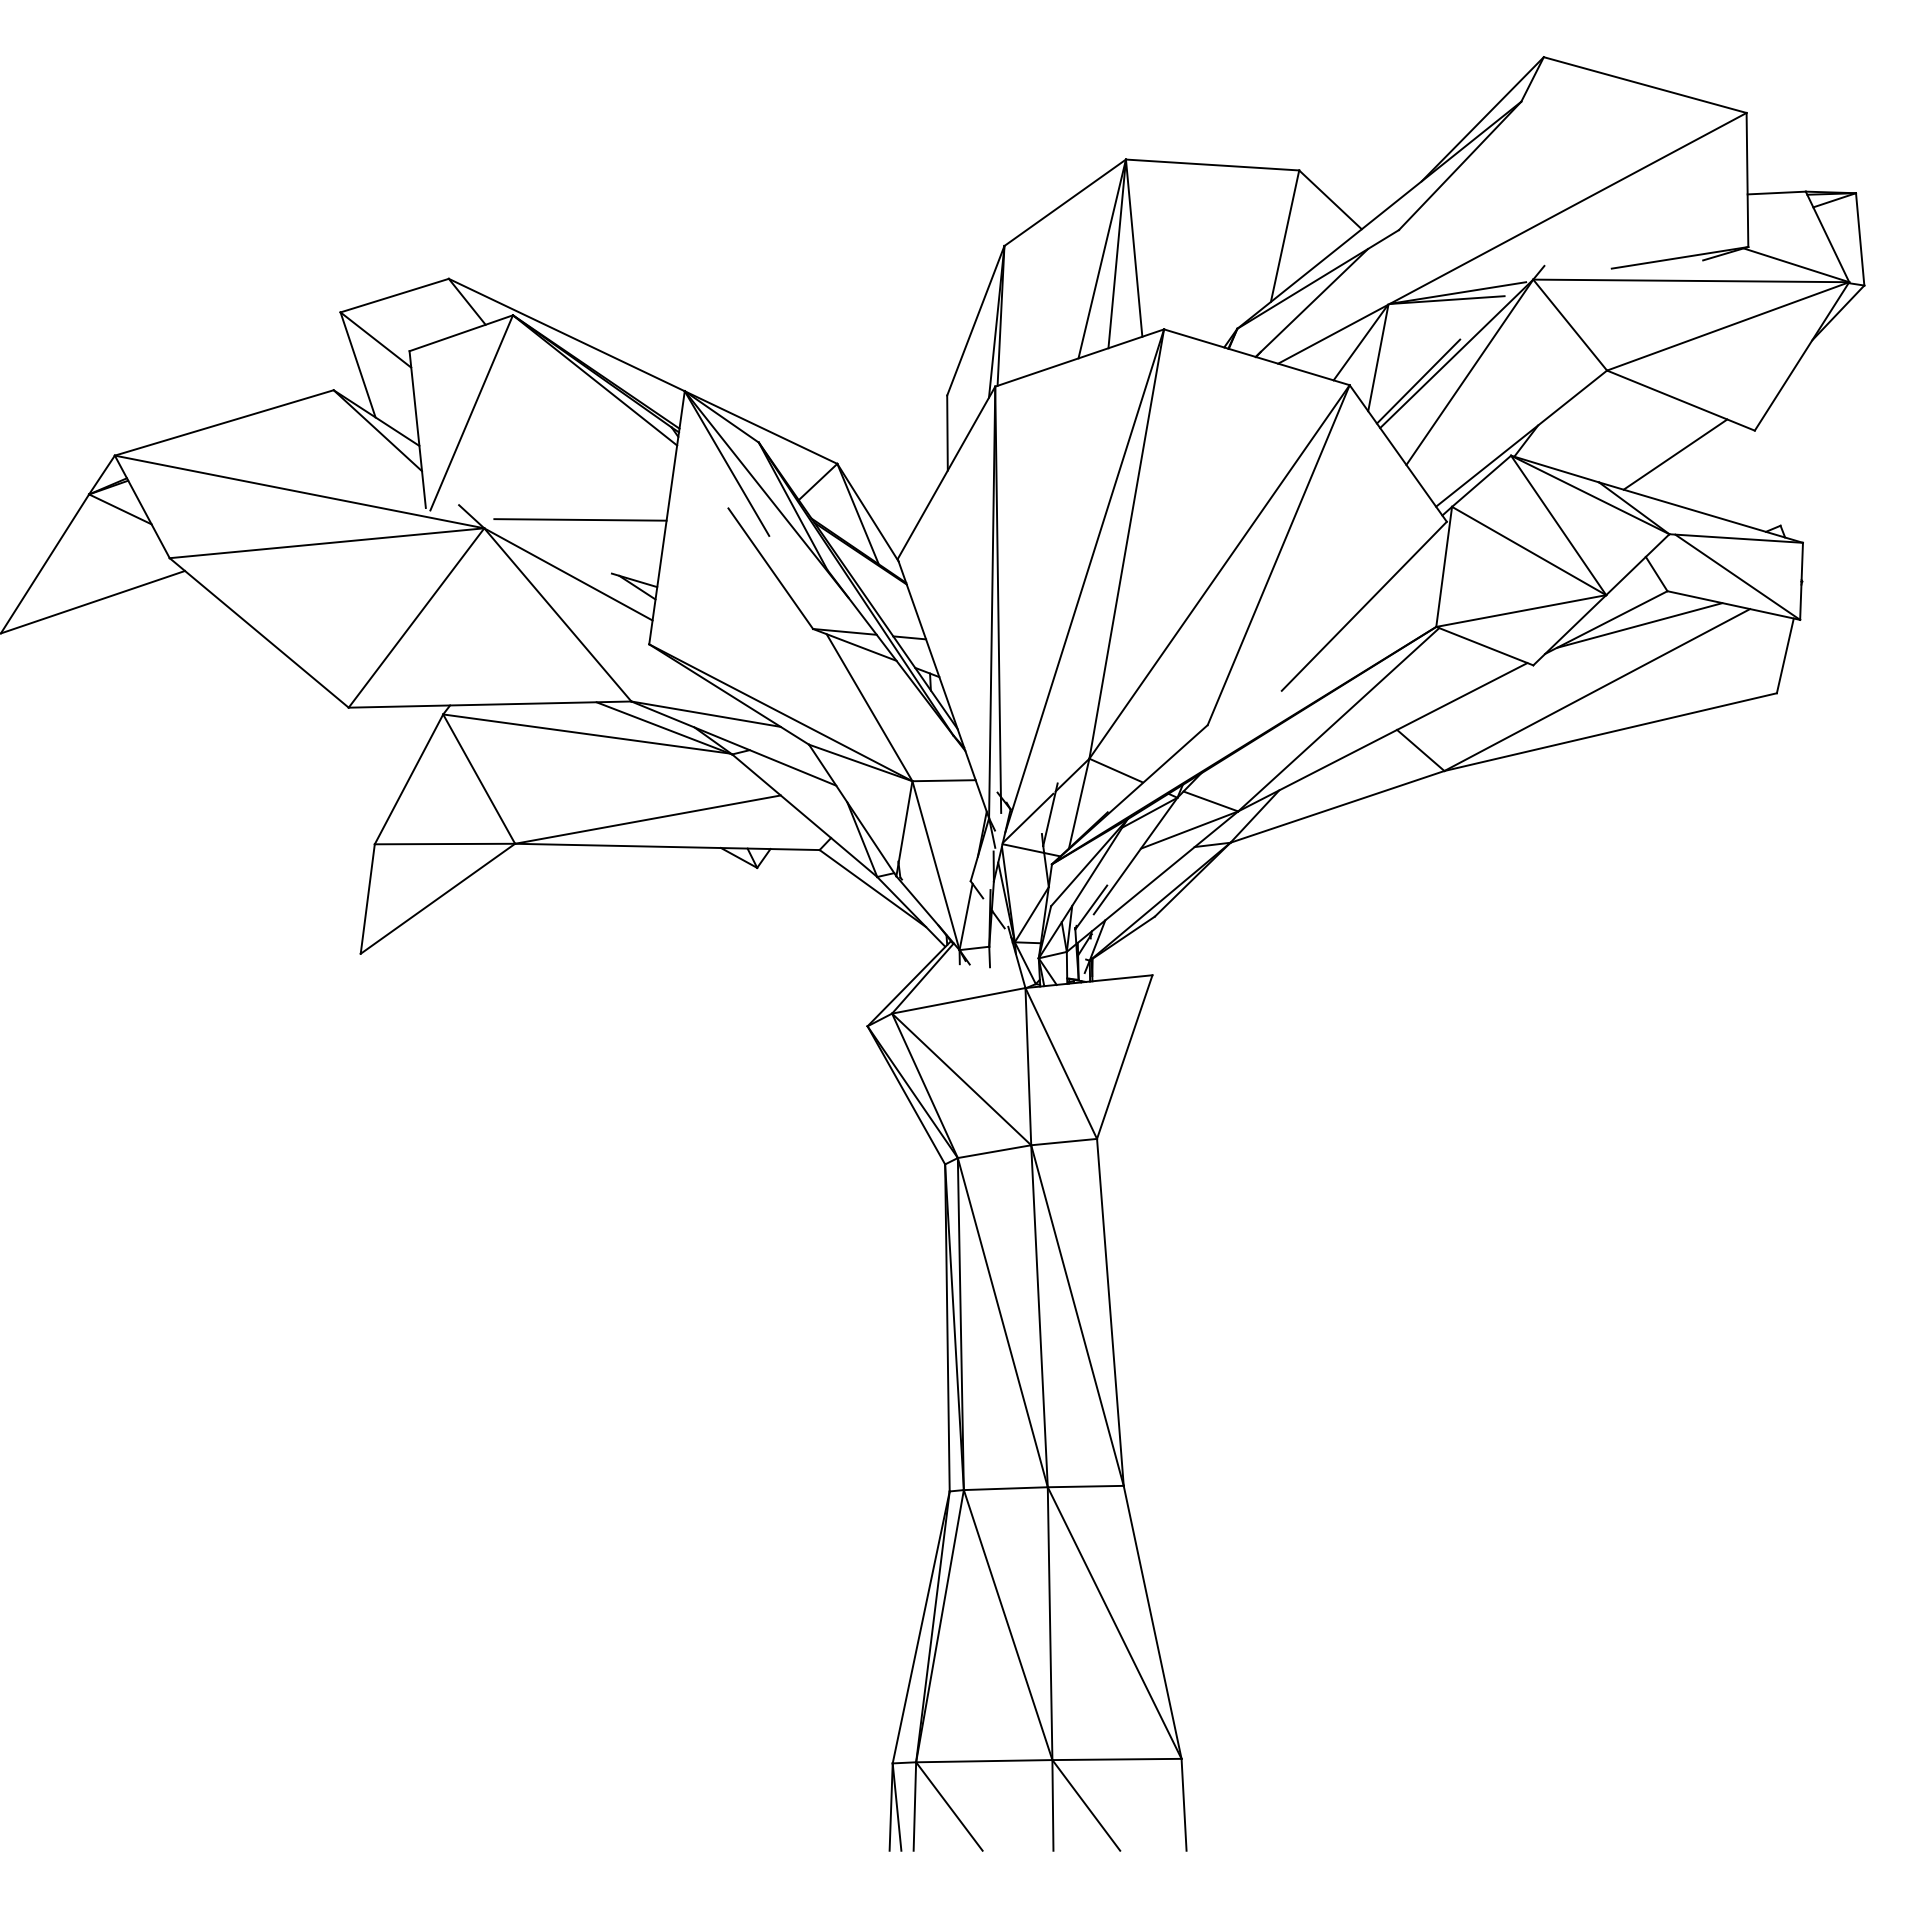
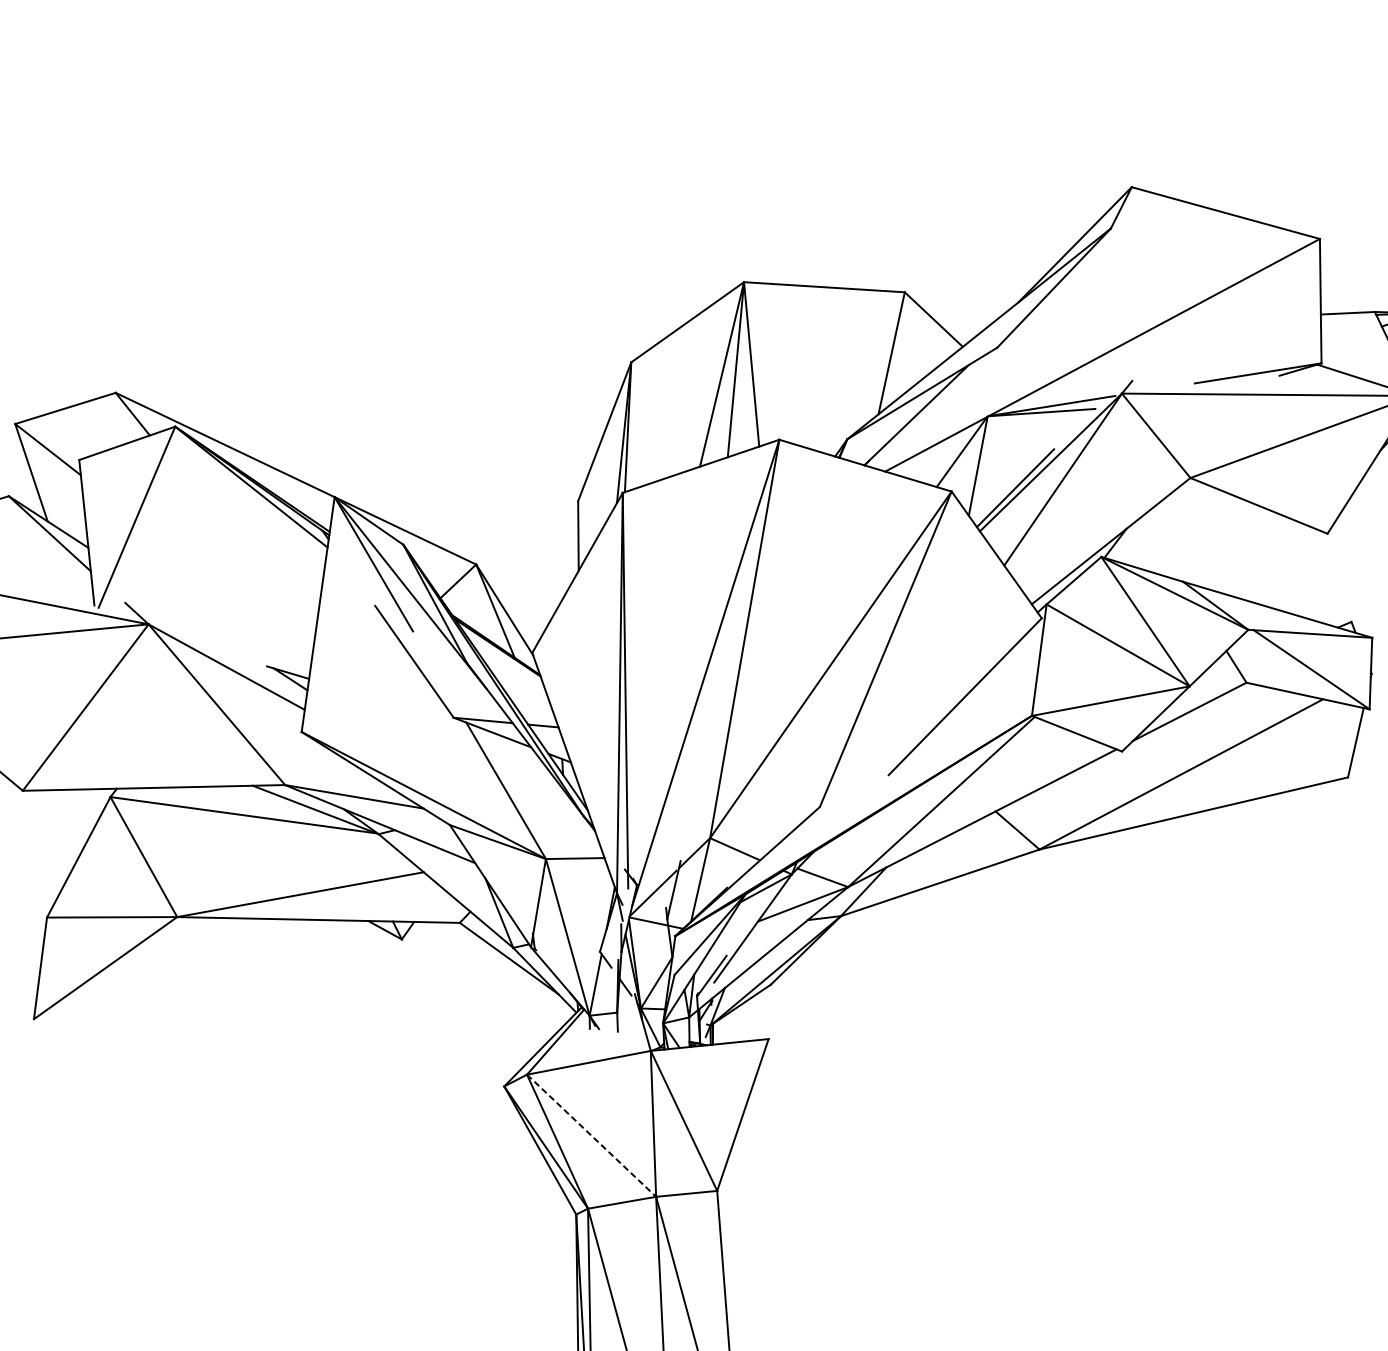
line: (1675, 454) -> (1253, 555), removed
line: (580, 519) -> (237, 616), removed
line: (1639, 625) -> (1220, 714), removed
line: (961, 1079) -> (591, 1135), solid -> dashed

